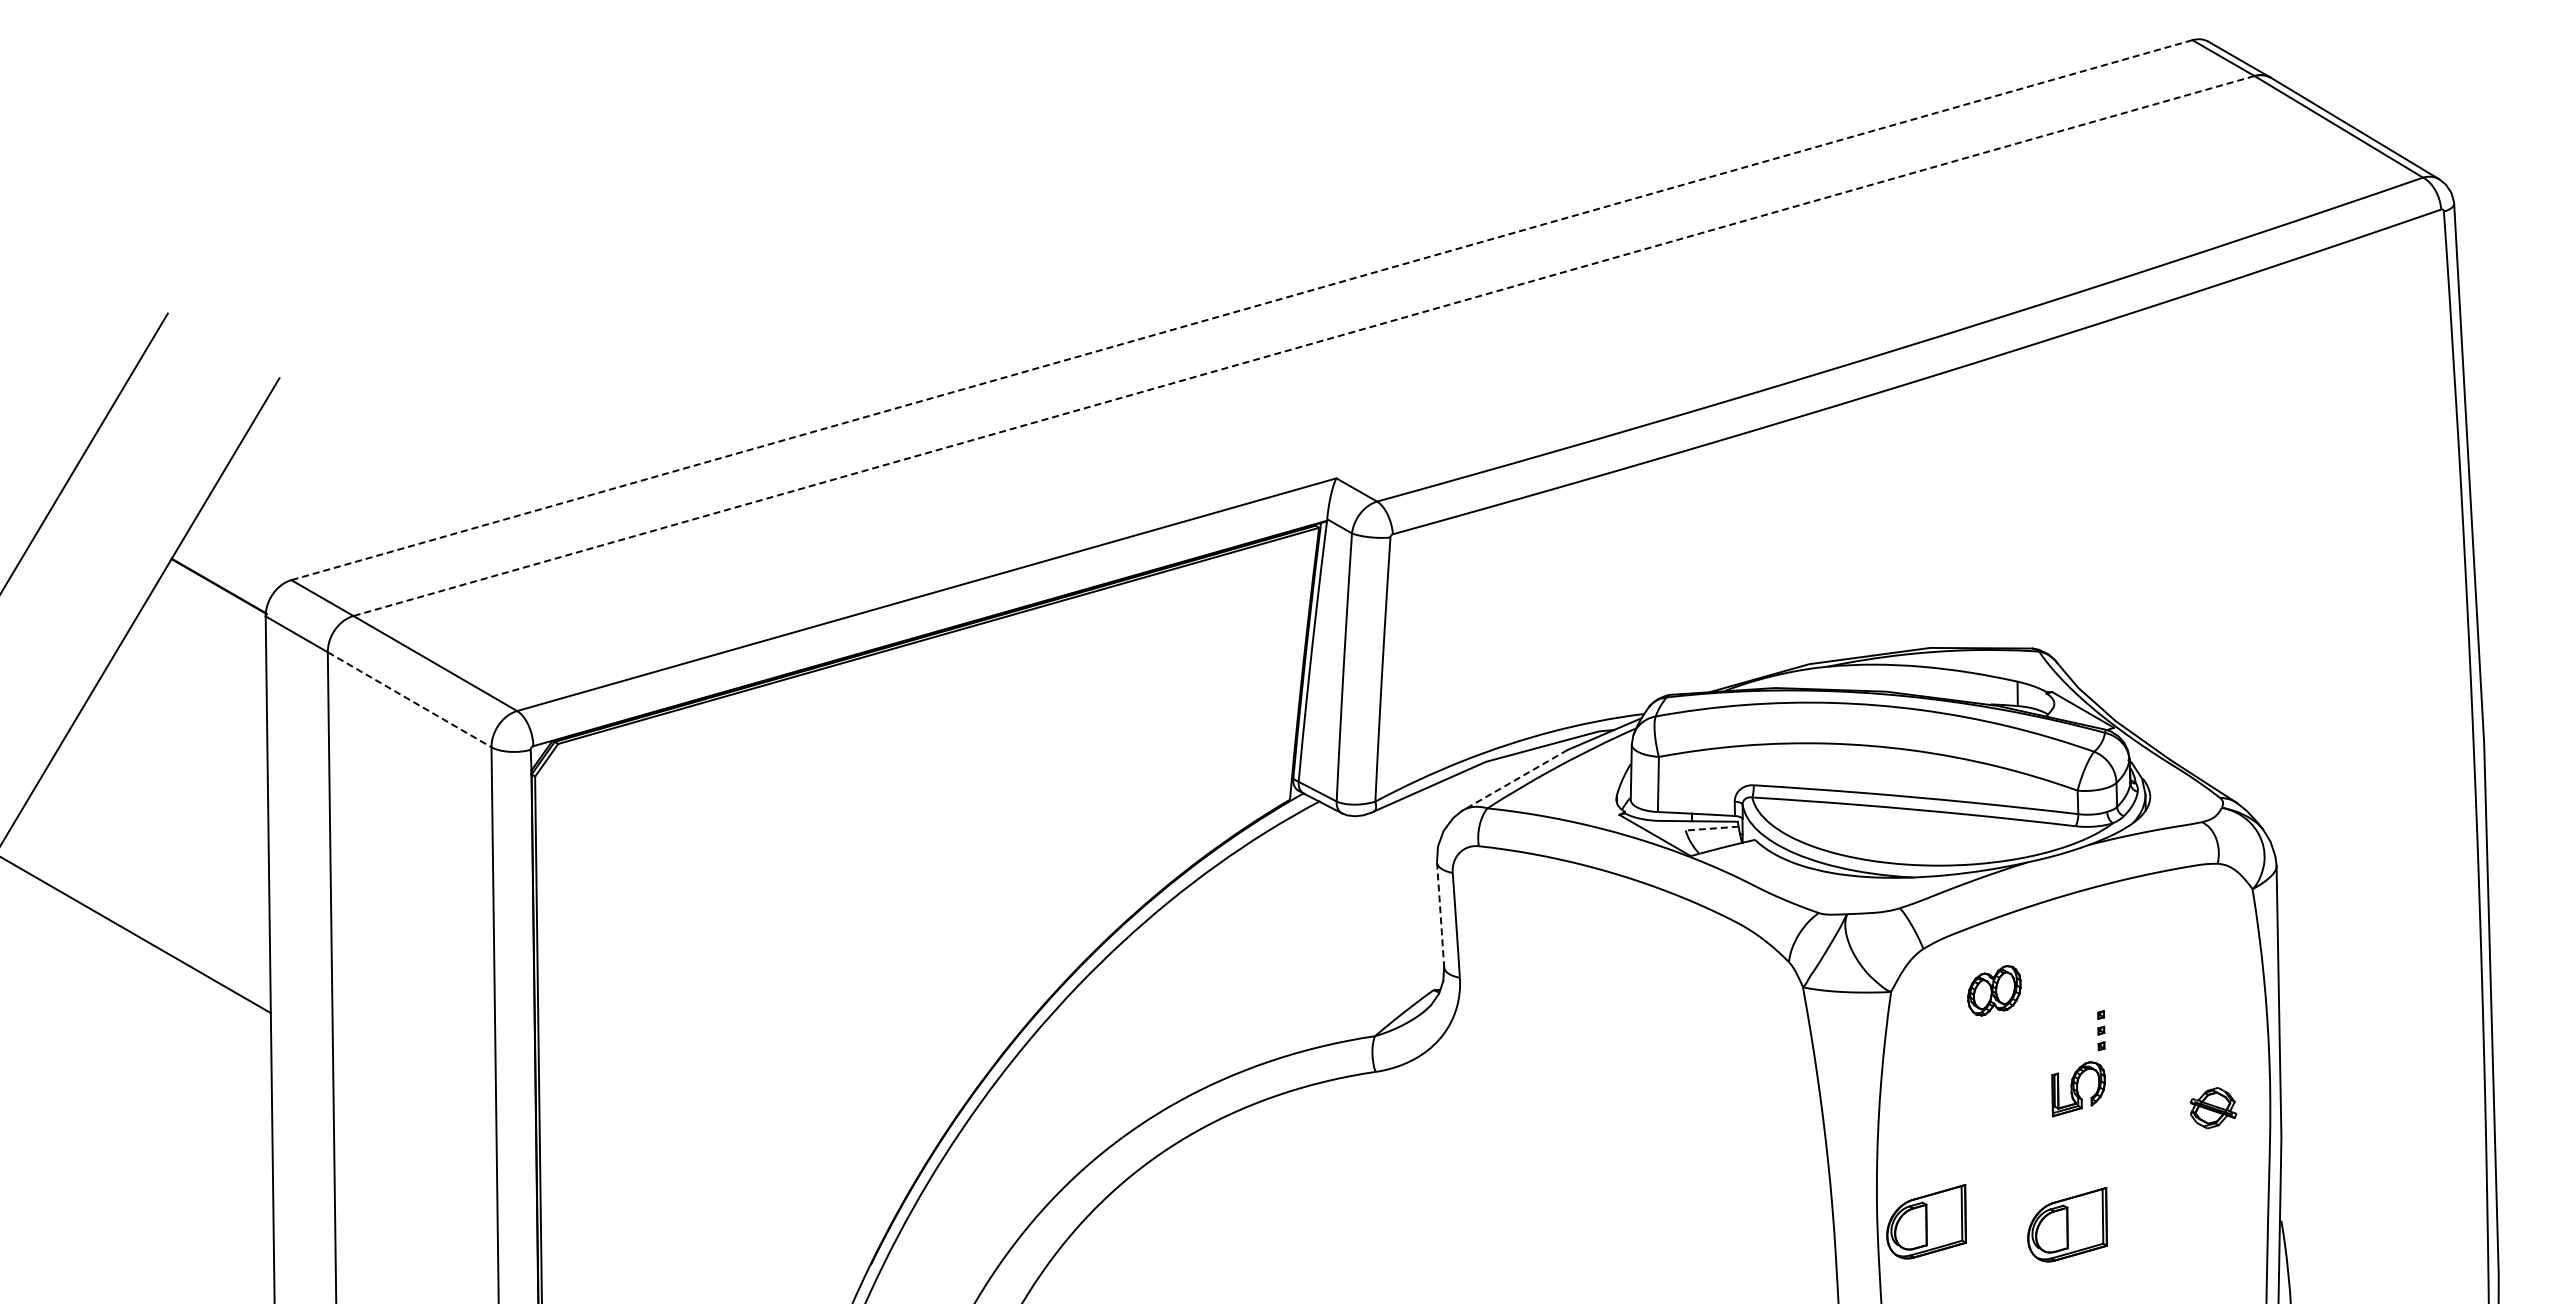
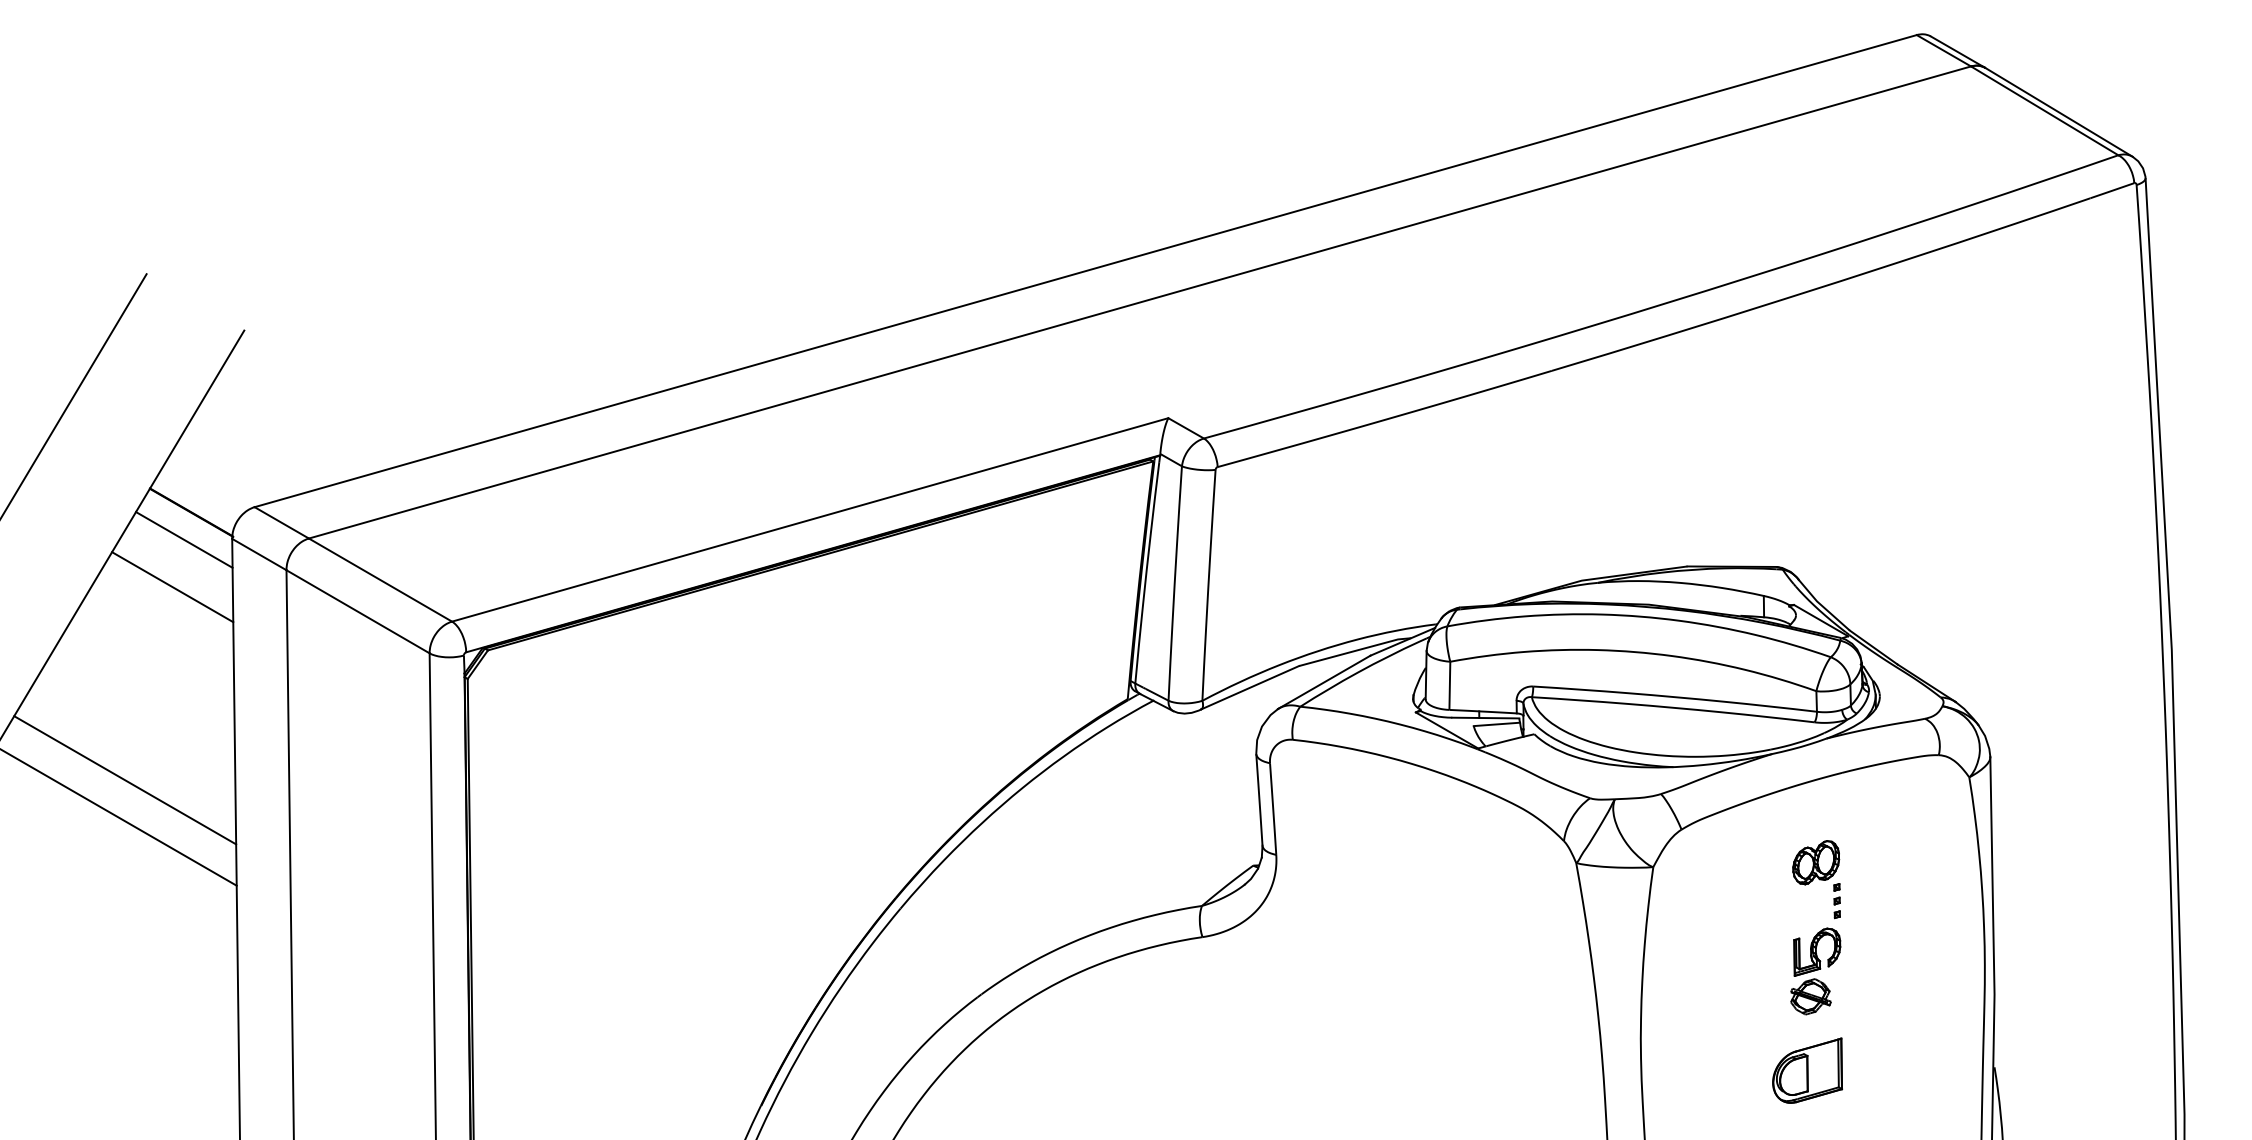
line: (1241, 310) -> (1085, 271), dashed -> solid
line: (1303, 346) -> (1139, 302), dashed -> solid
line: (210, 617) -> (183, 539), added
line: (197, 671) -> (172, 587), added
line: (409, 699) -> (357, 611), dashed -> solid
line: (1514, 780) -> (1324, 682), dashed -> solid
line: (1712, 828) -> (1497, 724), dashed -> solid
line: (143, 892) -> (125, 780), added
line: (1440, 915) -> (1259, 800), dashed -> solid
part: (1994, 990) -> (1816, 862), moved
part: (2213, 1108) -> (1811, 997), moved
part: (1926, 1221) -> (1684, 1067), removed

